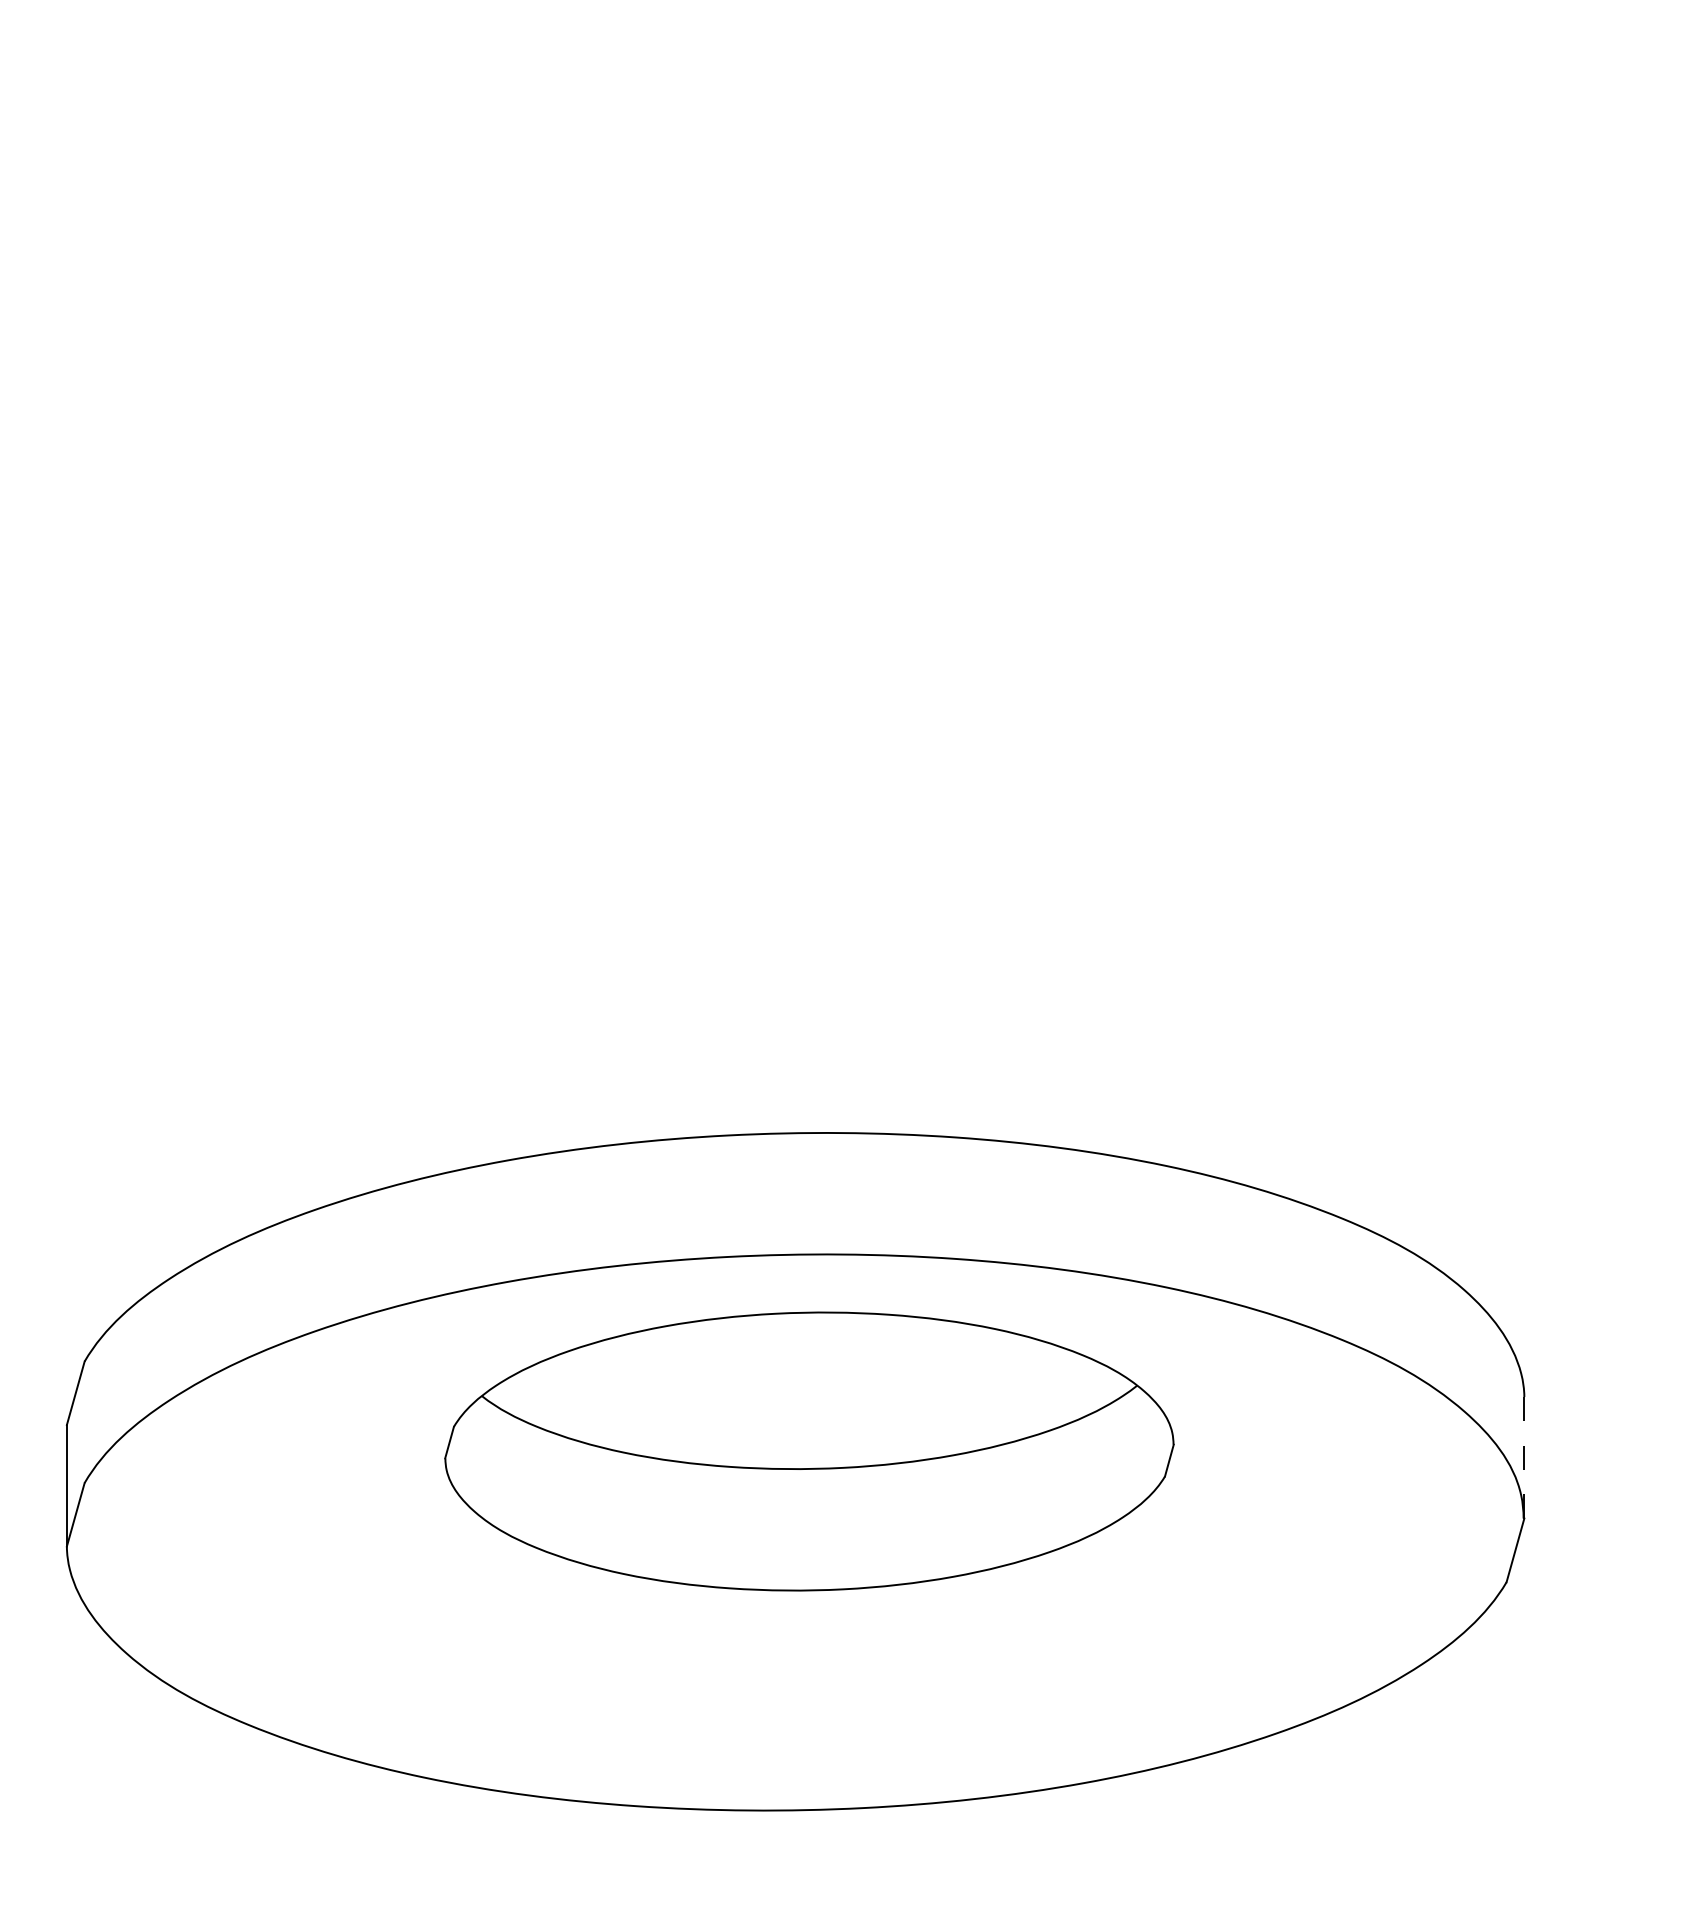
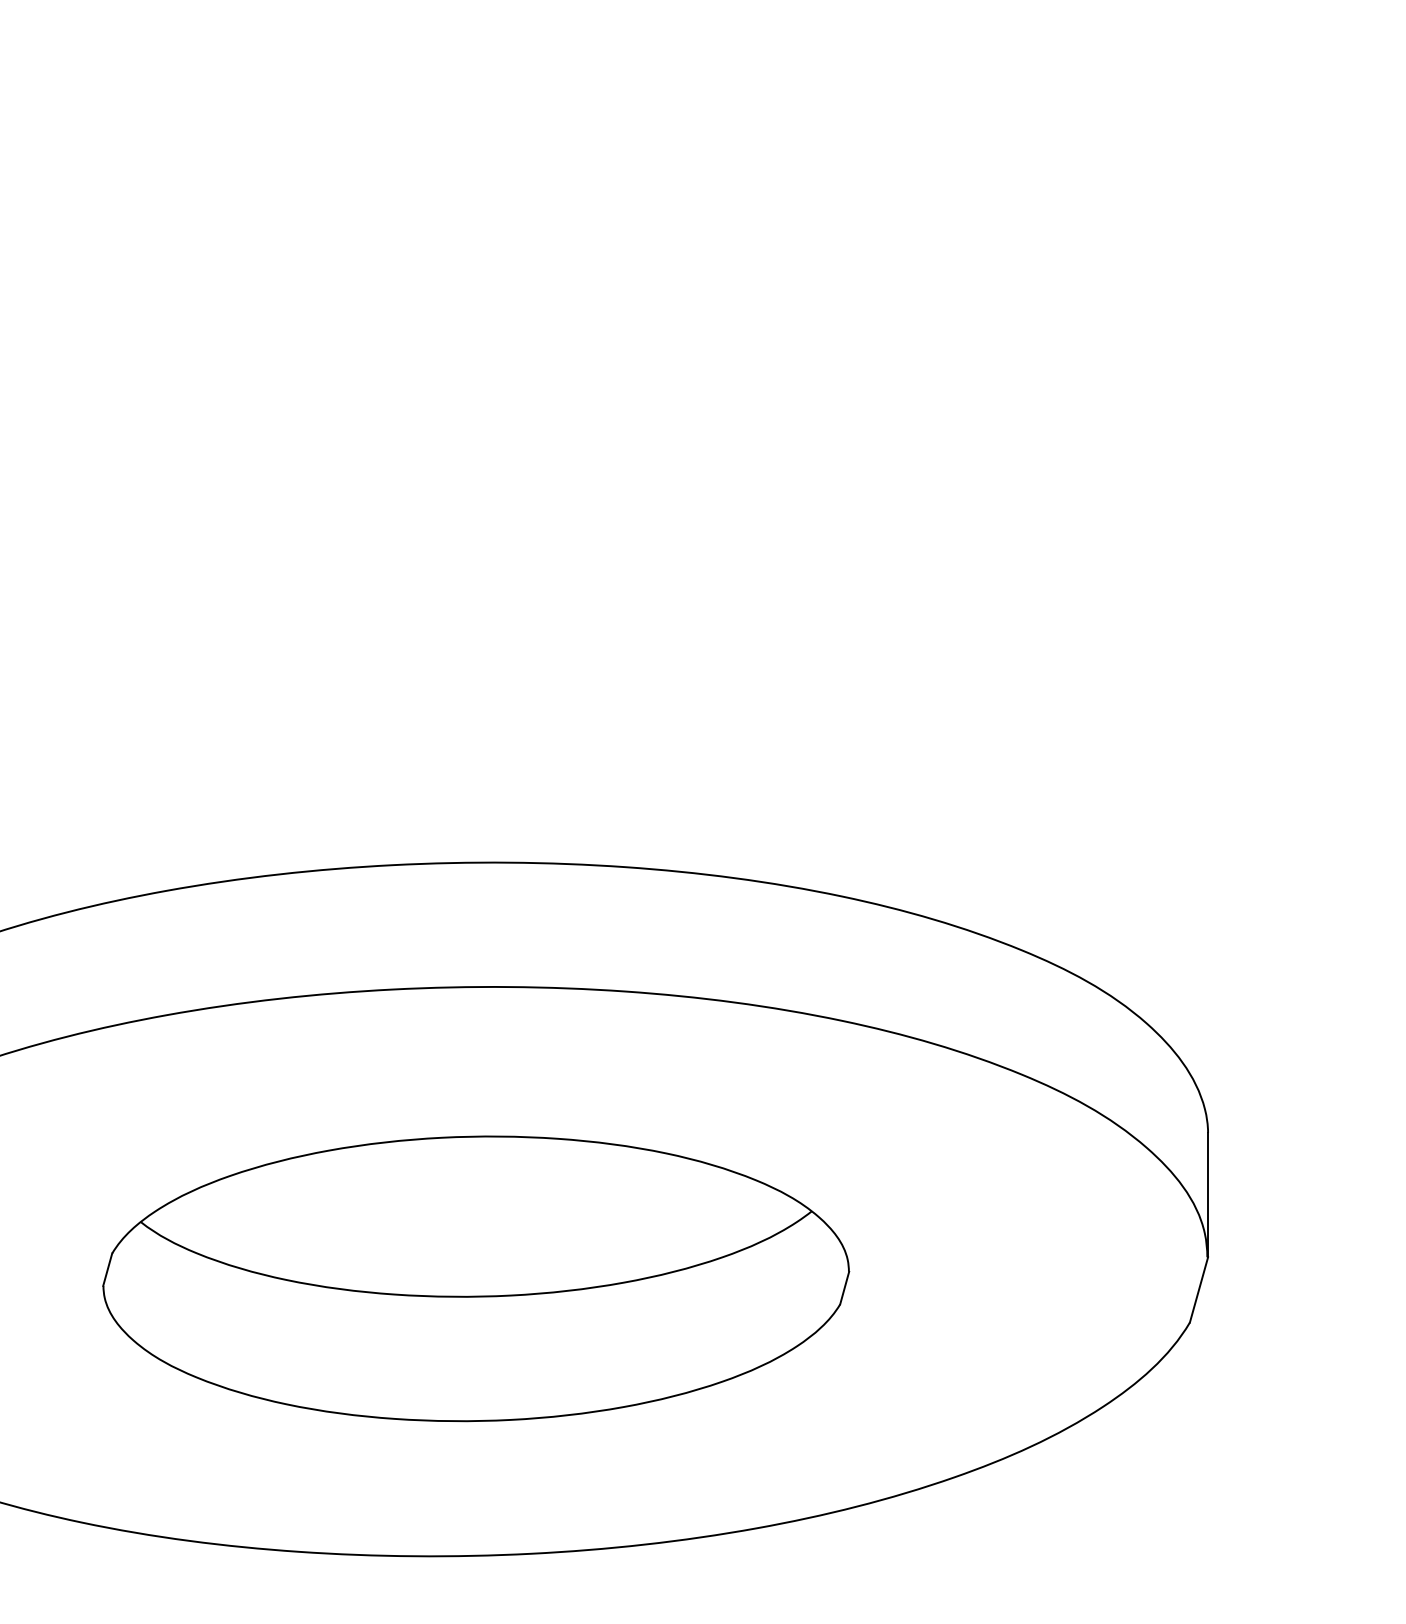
part: (809, 1451) -> (476, 1278), moved
line: (1524, 1457) -> (1208, 1194), dashed -> solid

